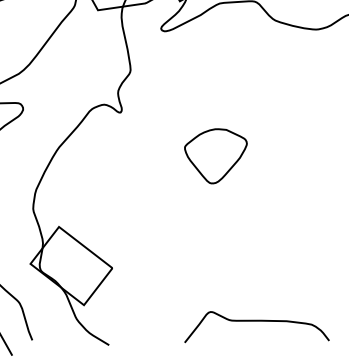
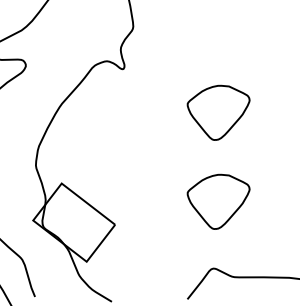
part: (215, 245) -> (218, 202), added

